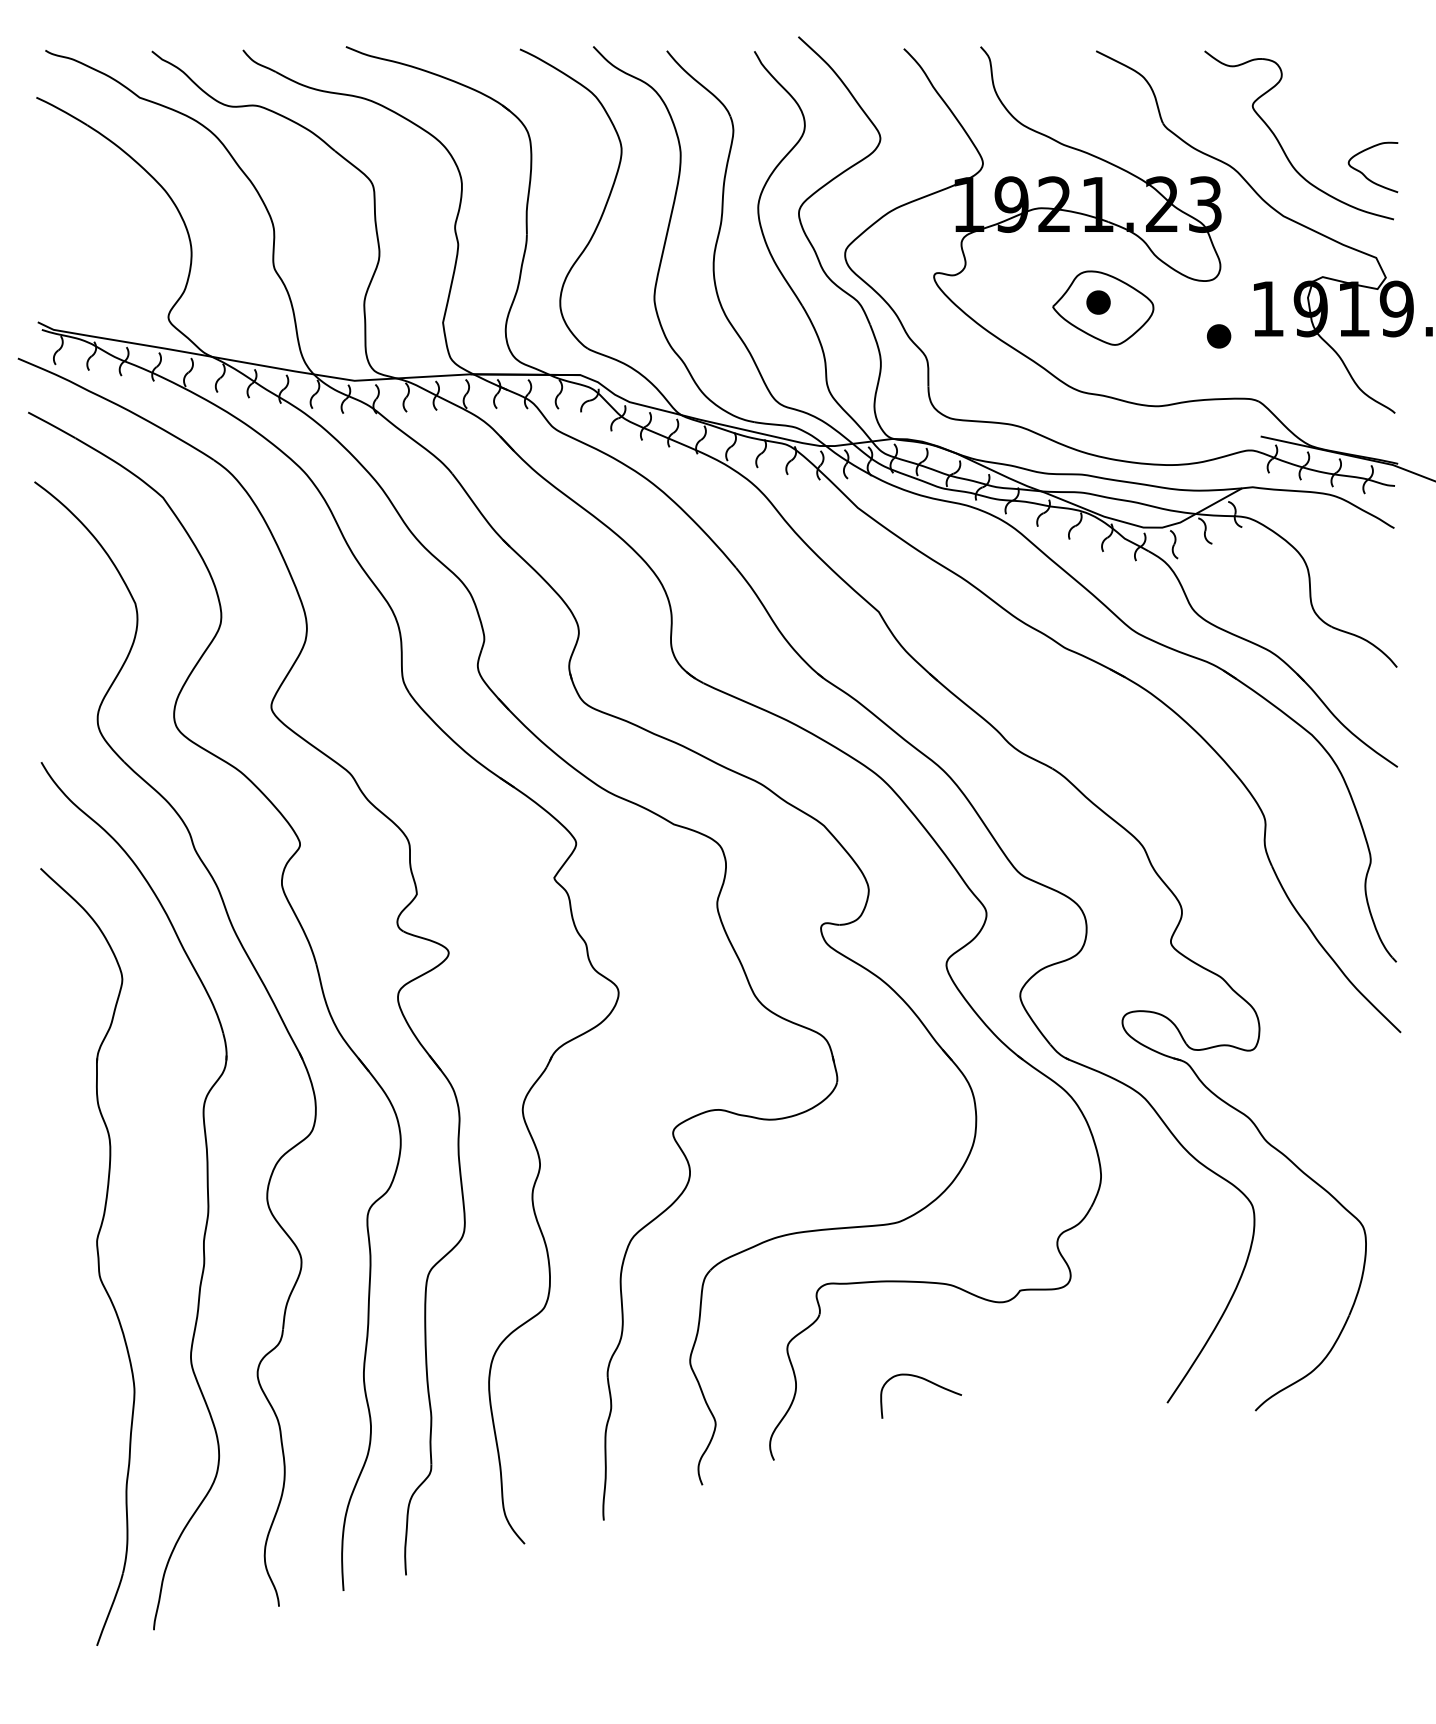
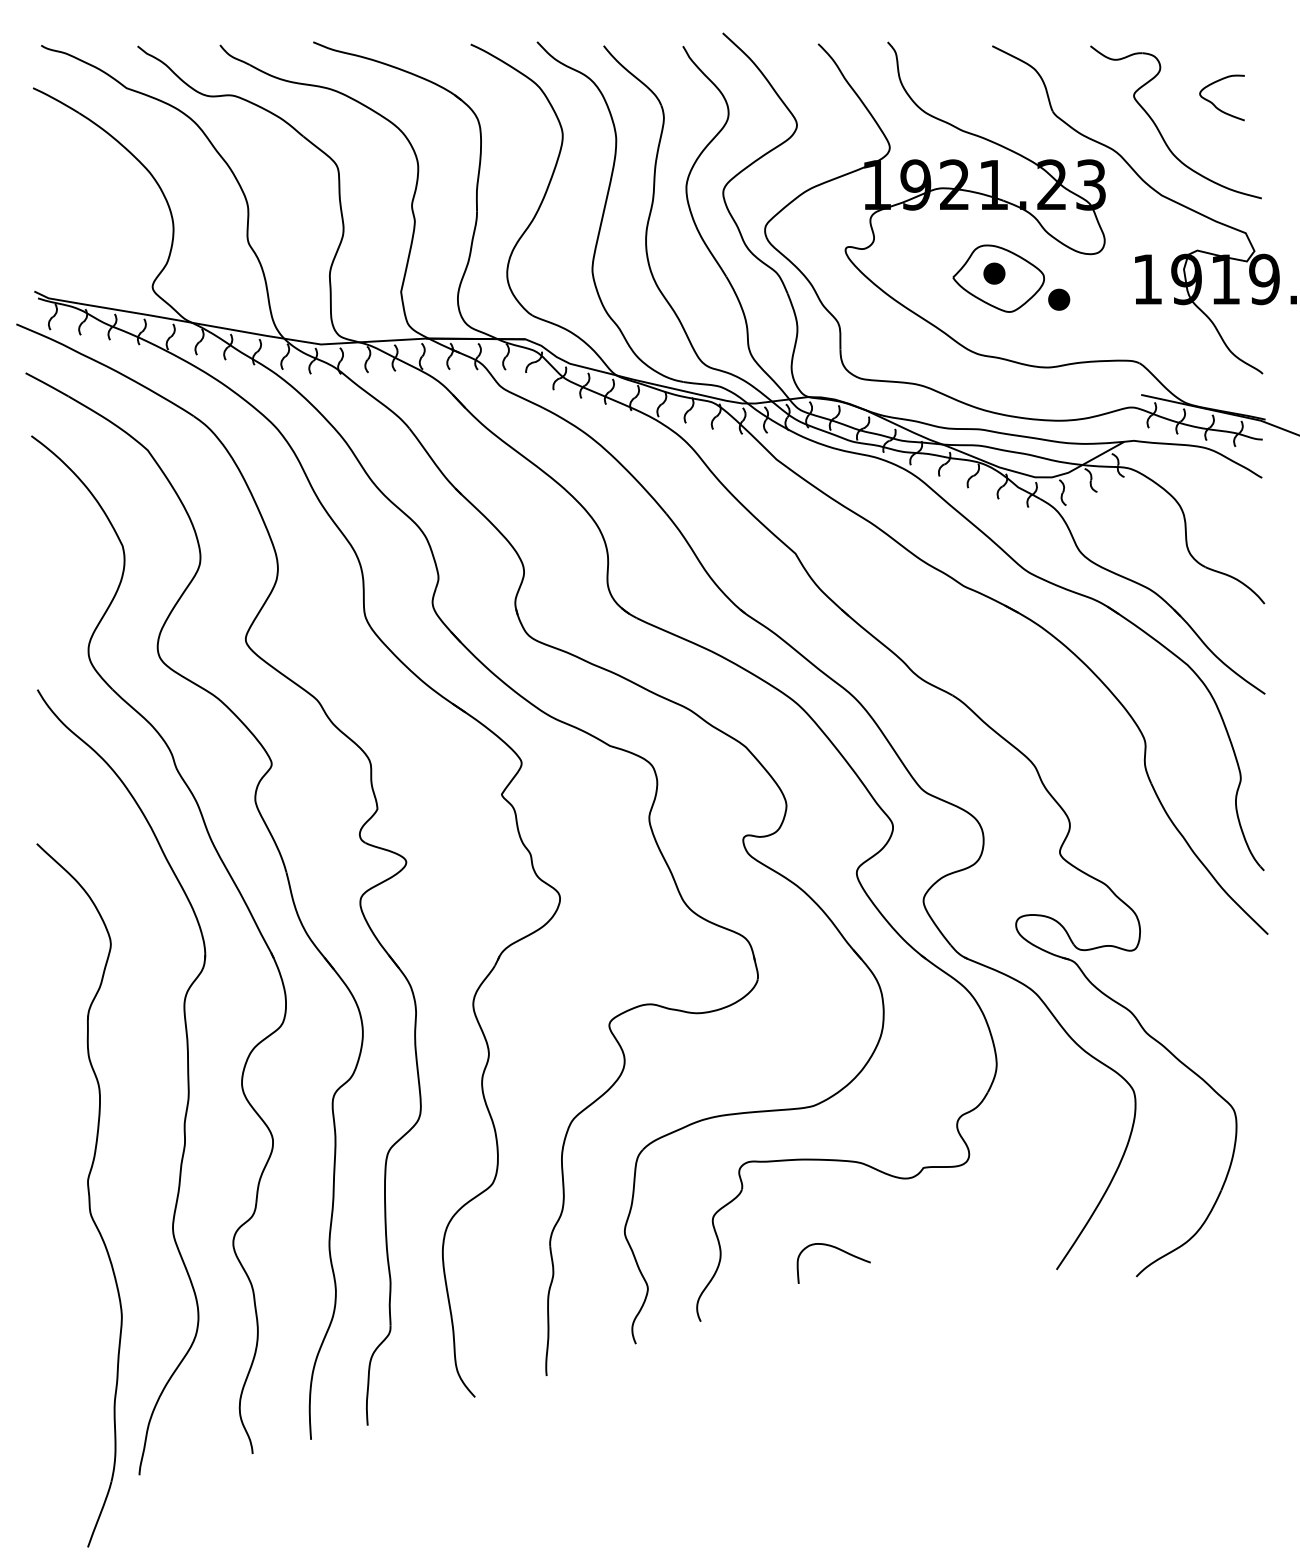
curve: (1364, 174) -> (1214, 104), moved
part: (1219, 336) -> (1059, 299), moved
part: (97, 1256) -> (88, 1194), moved

